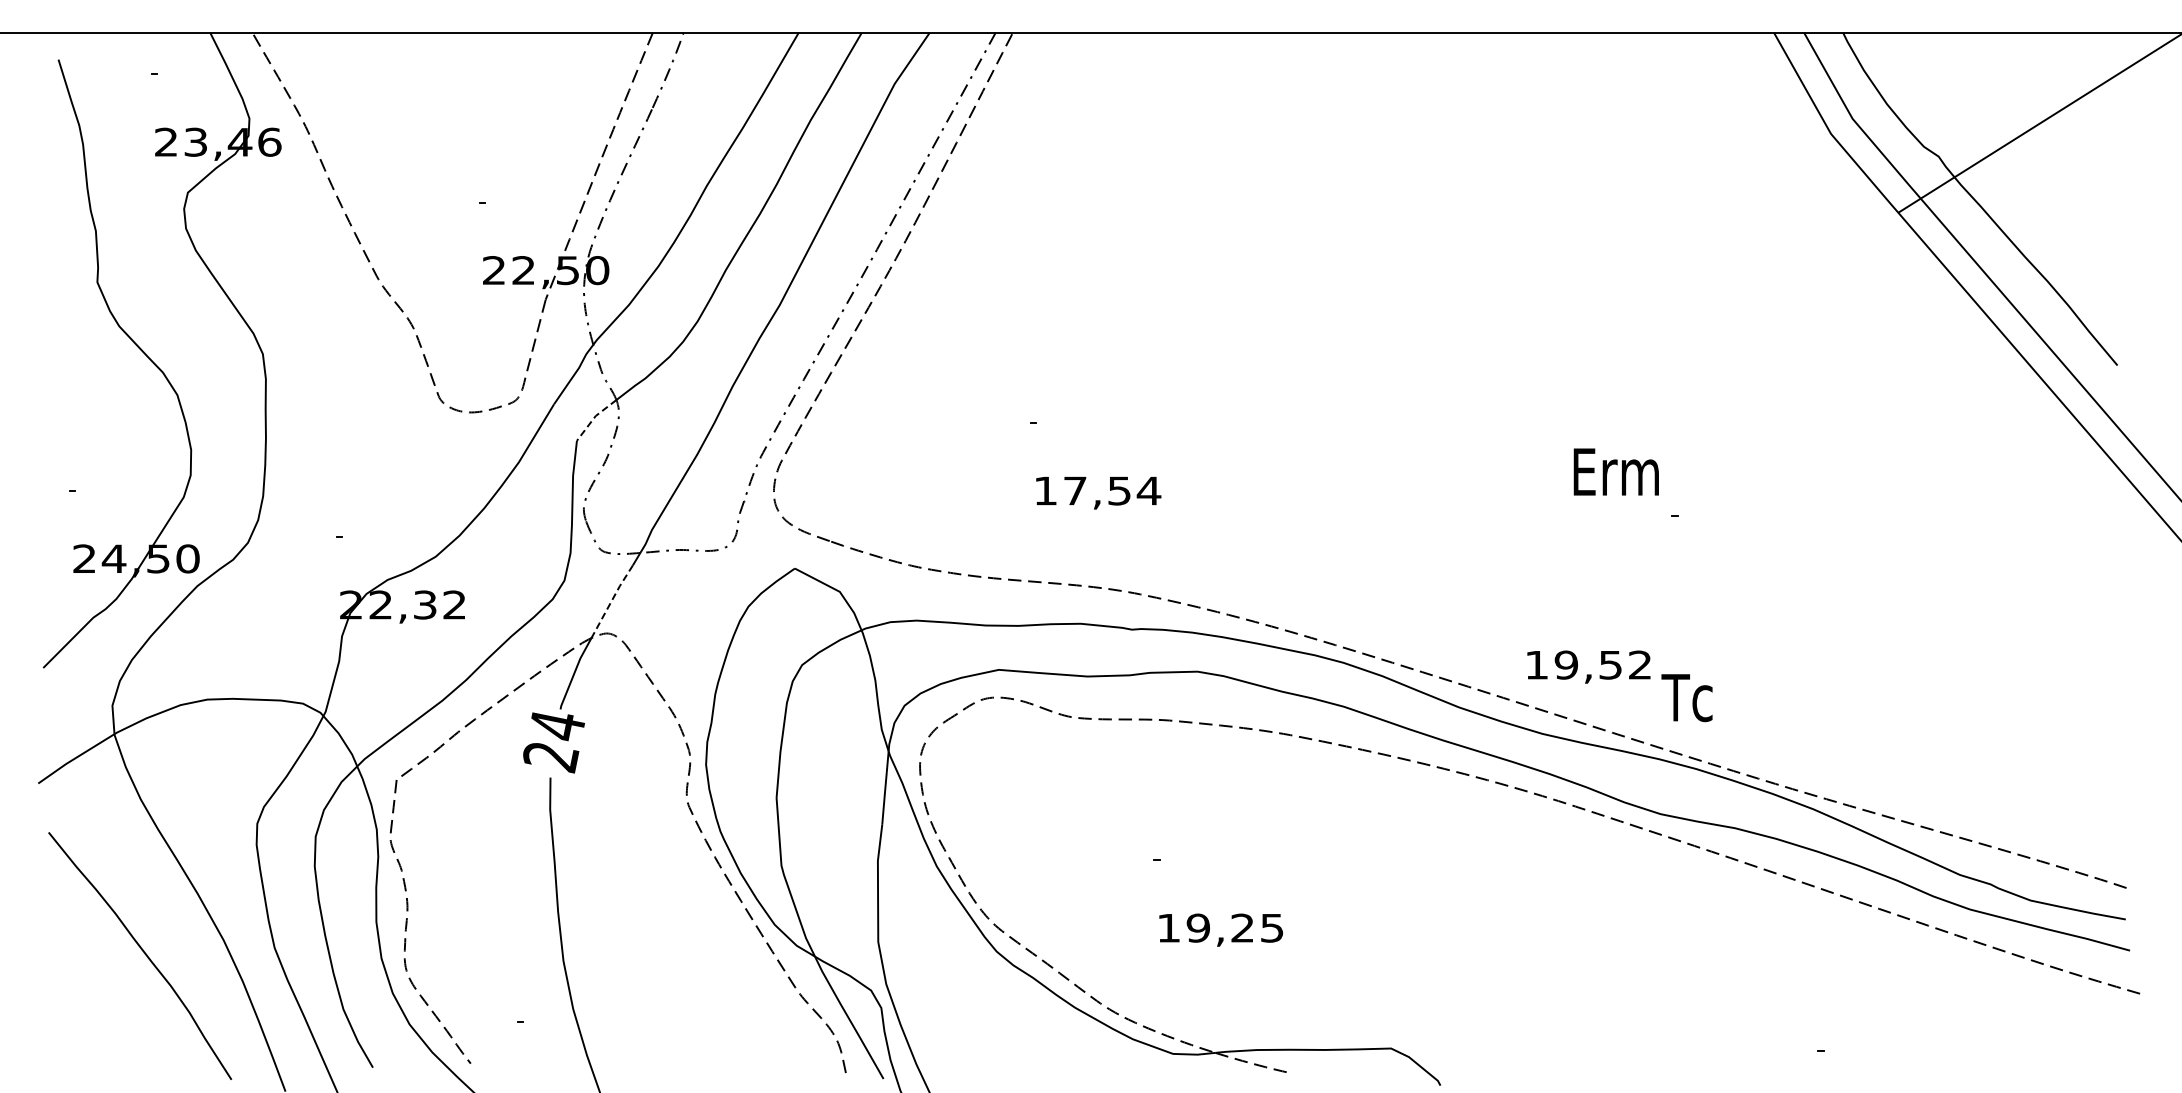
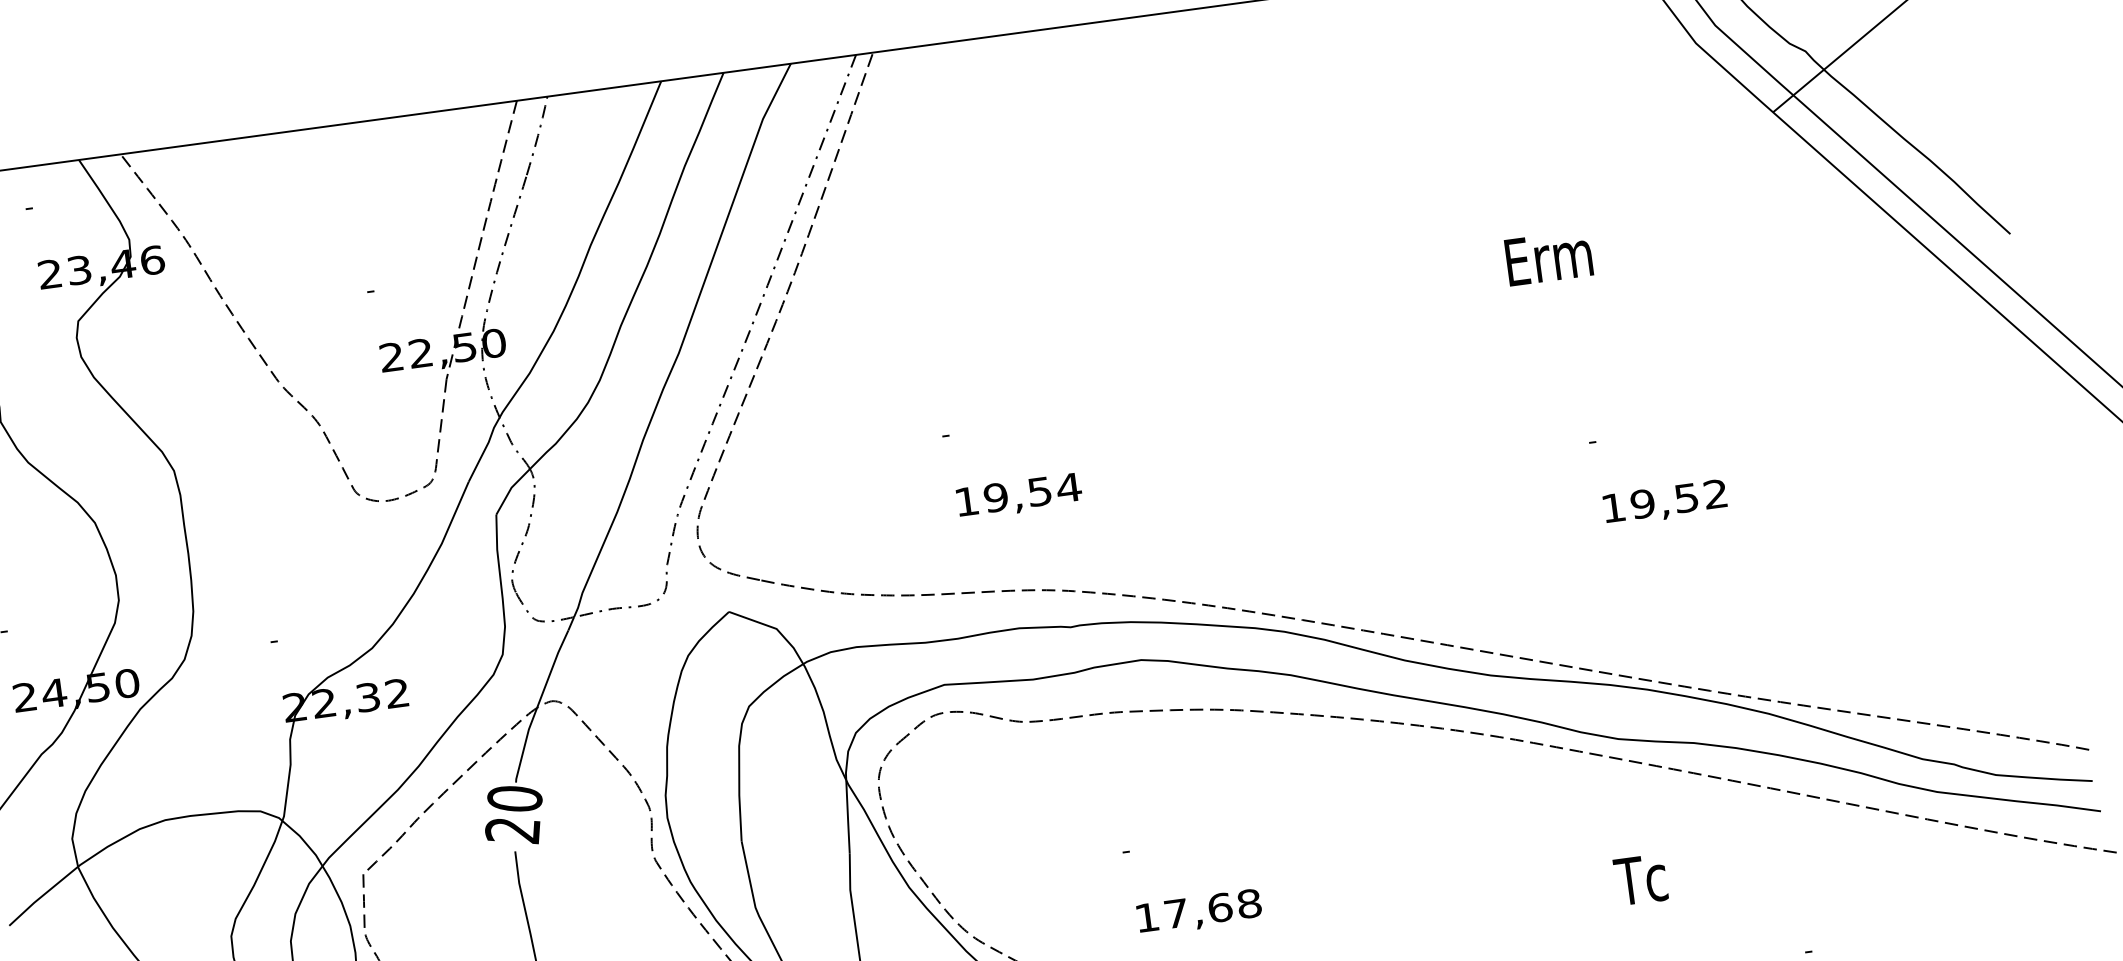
line: (594, 417) -> (510, 489), dashed -> solid
text: (1615, 471) -> (1548, 257), moved
text: (1074, 490) -> (995, 497), 17,54 -> 19,54
line: (611, 600) -> (551, 668), dashed -> solid
text: (1588, 666) -> (1664, 502), moved
text: (1686, 698) -> (1640, 880), moved
text: (556, 726) -> (514, 800), 24 -> 20
text: (1234, 927) -> (1211, 908), 19,25 -> 17,68

